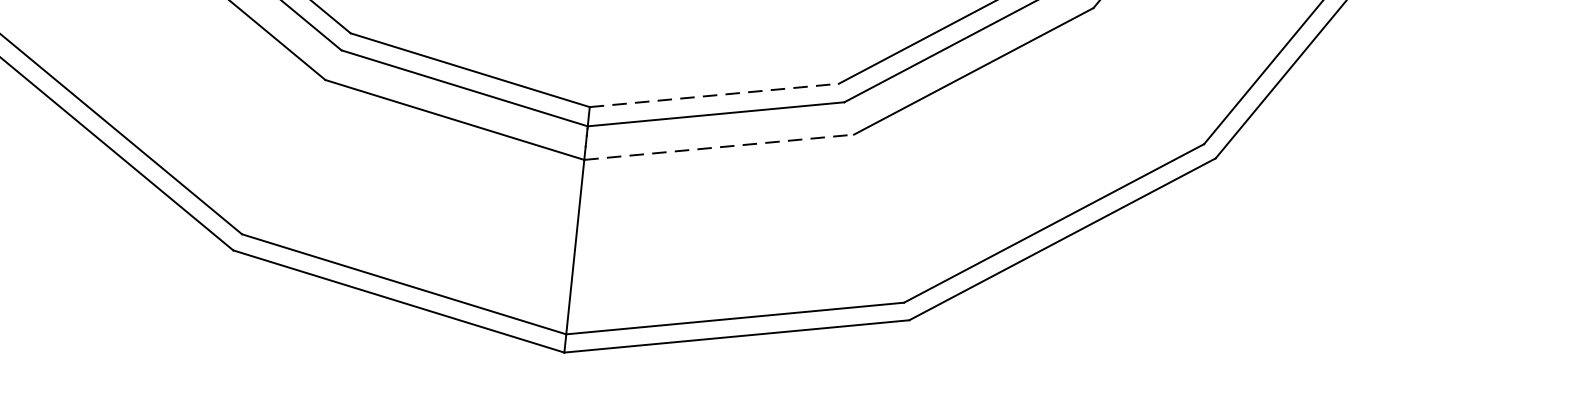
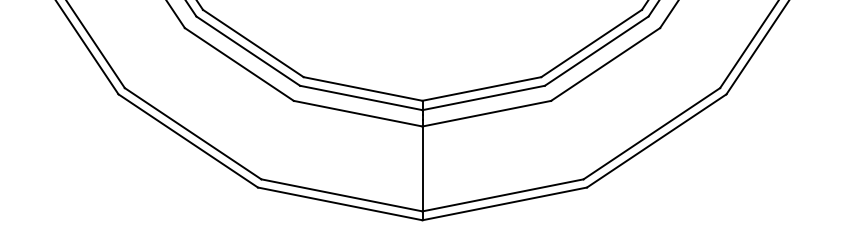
line: (713, 94) -> (481, 88), dashed -> solid
line: (718, 146) -> (486, 113), dashed -> solid

